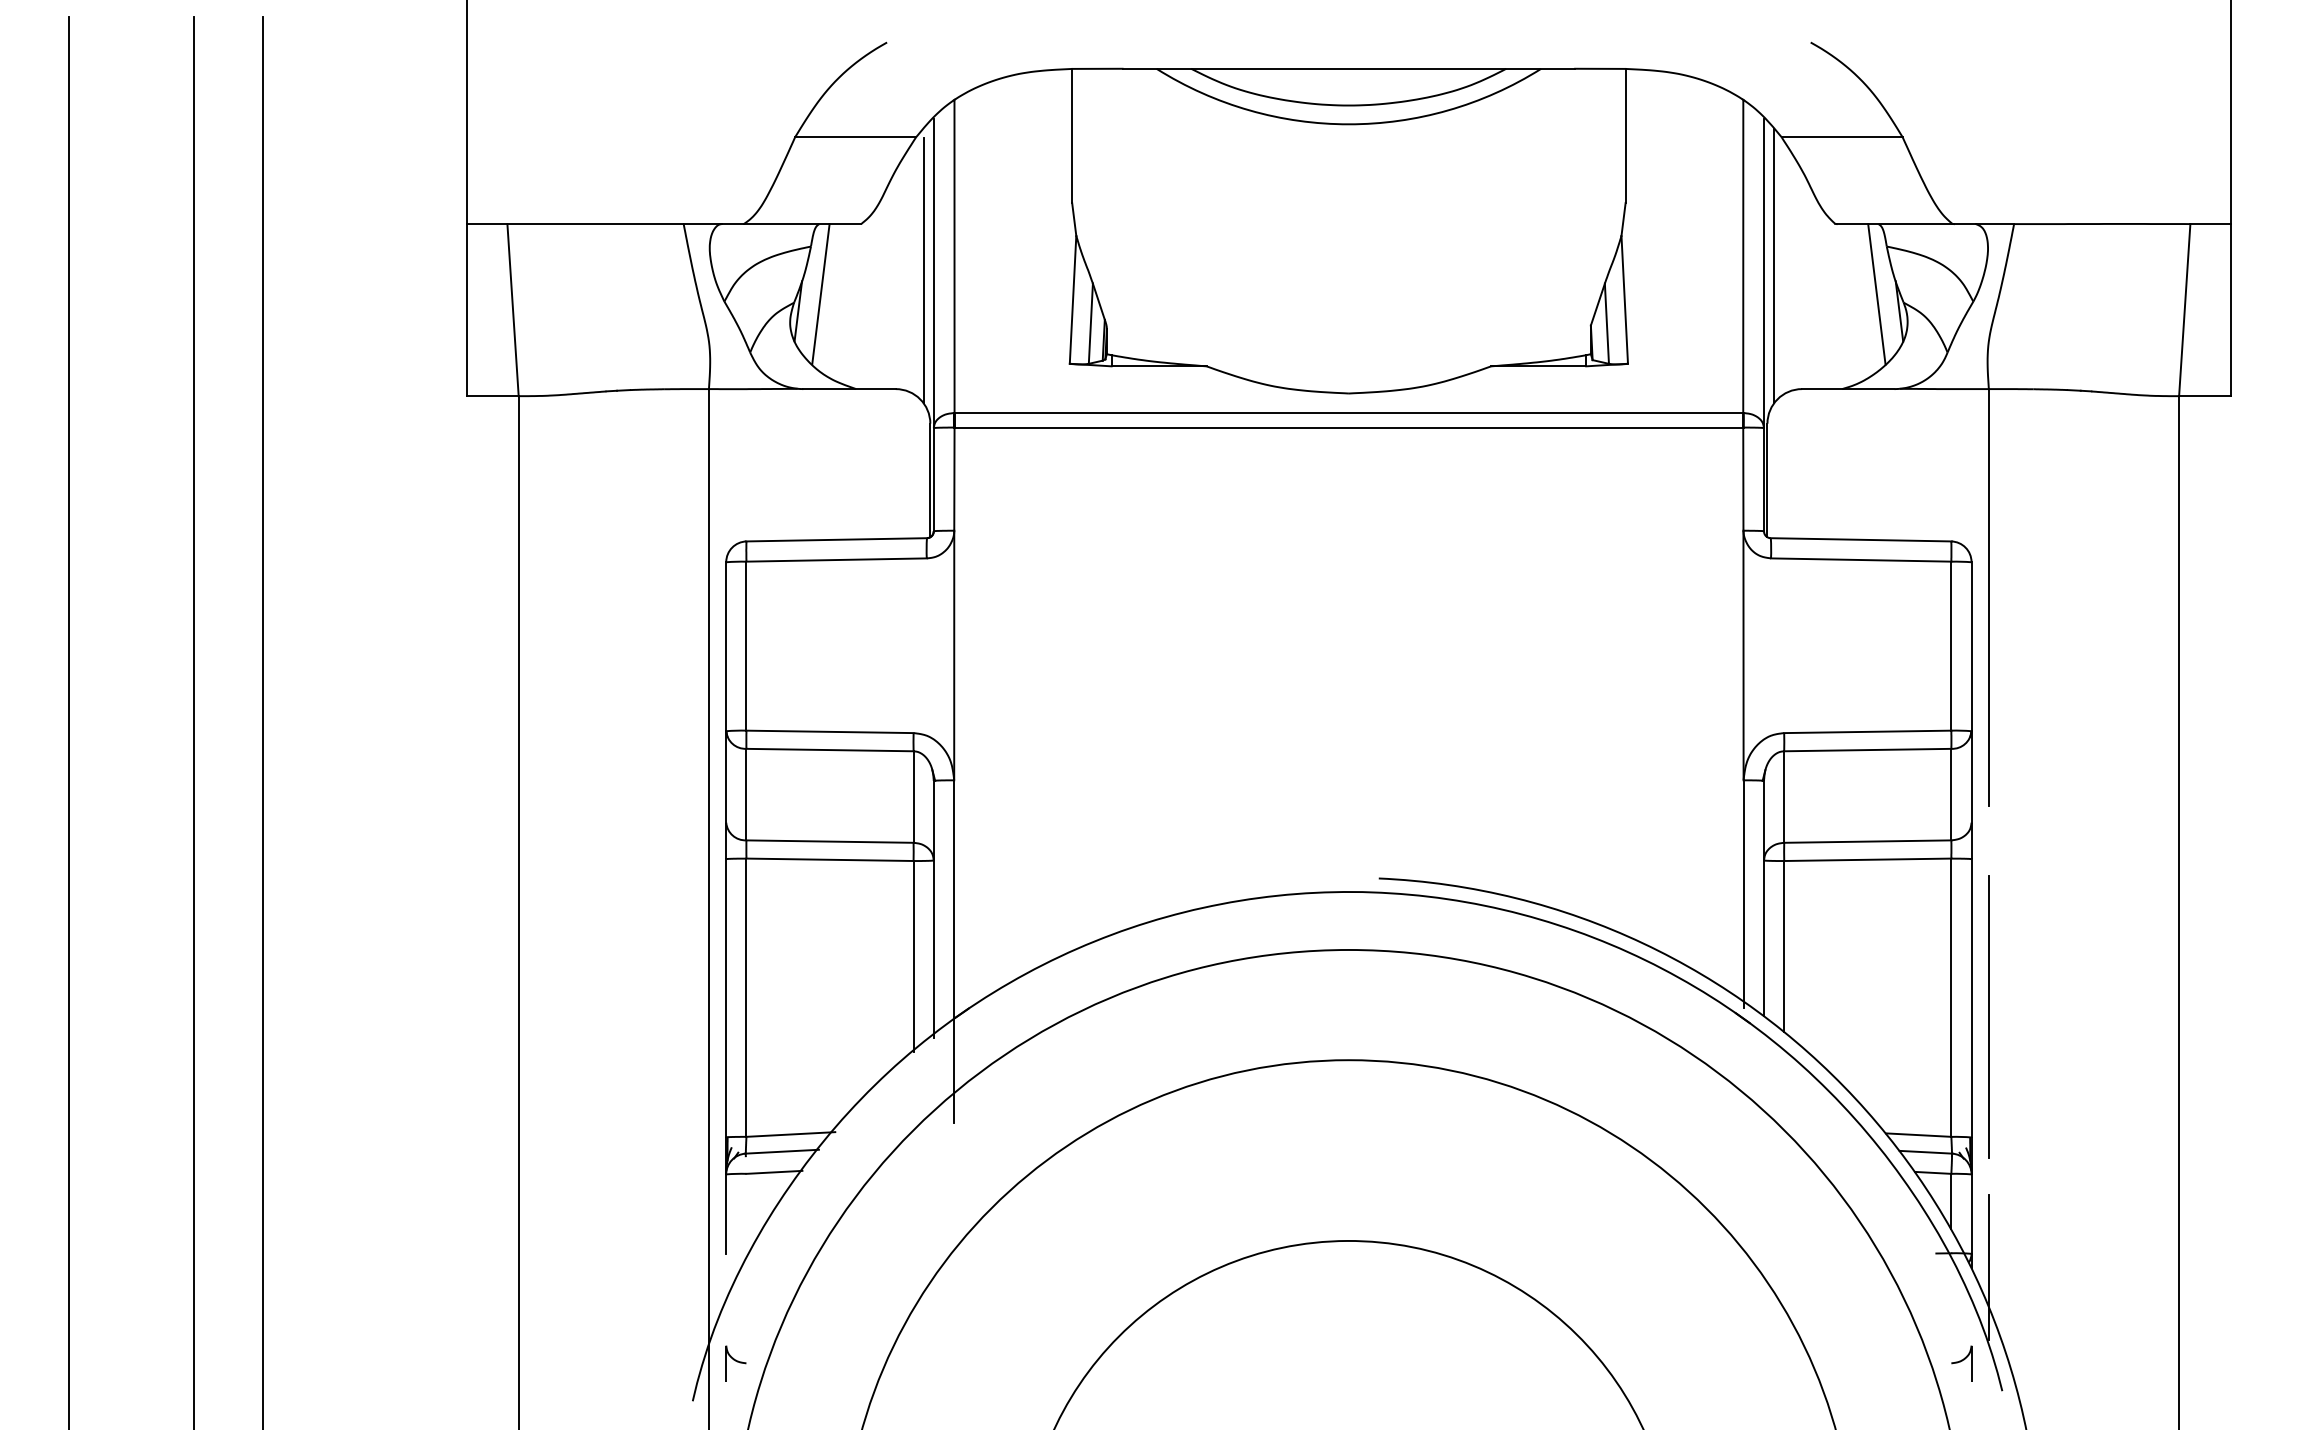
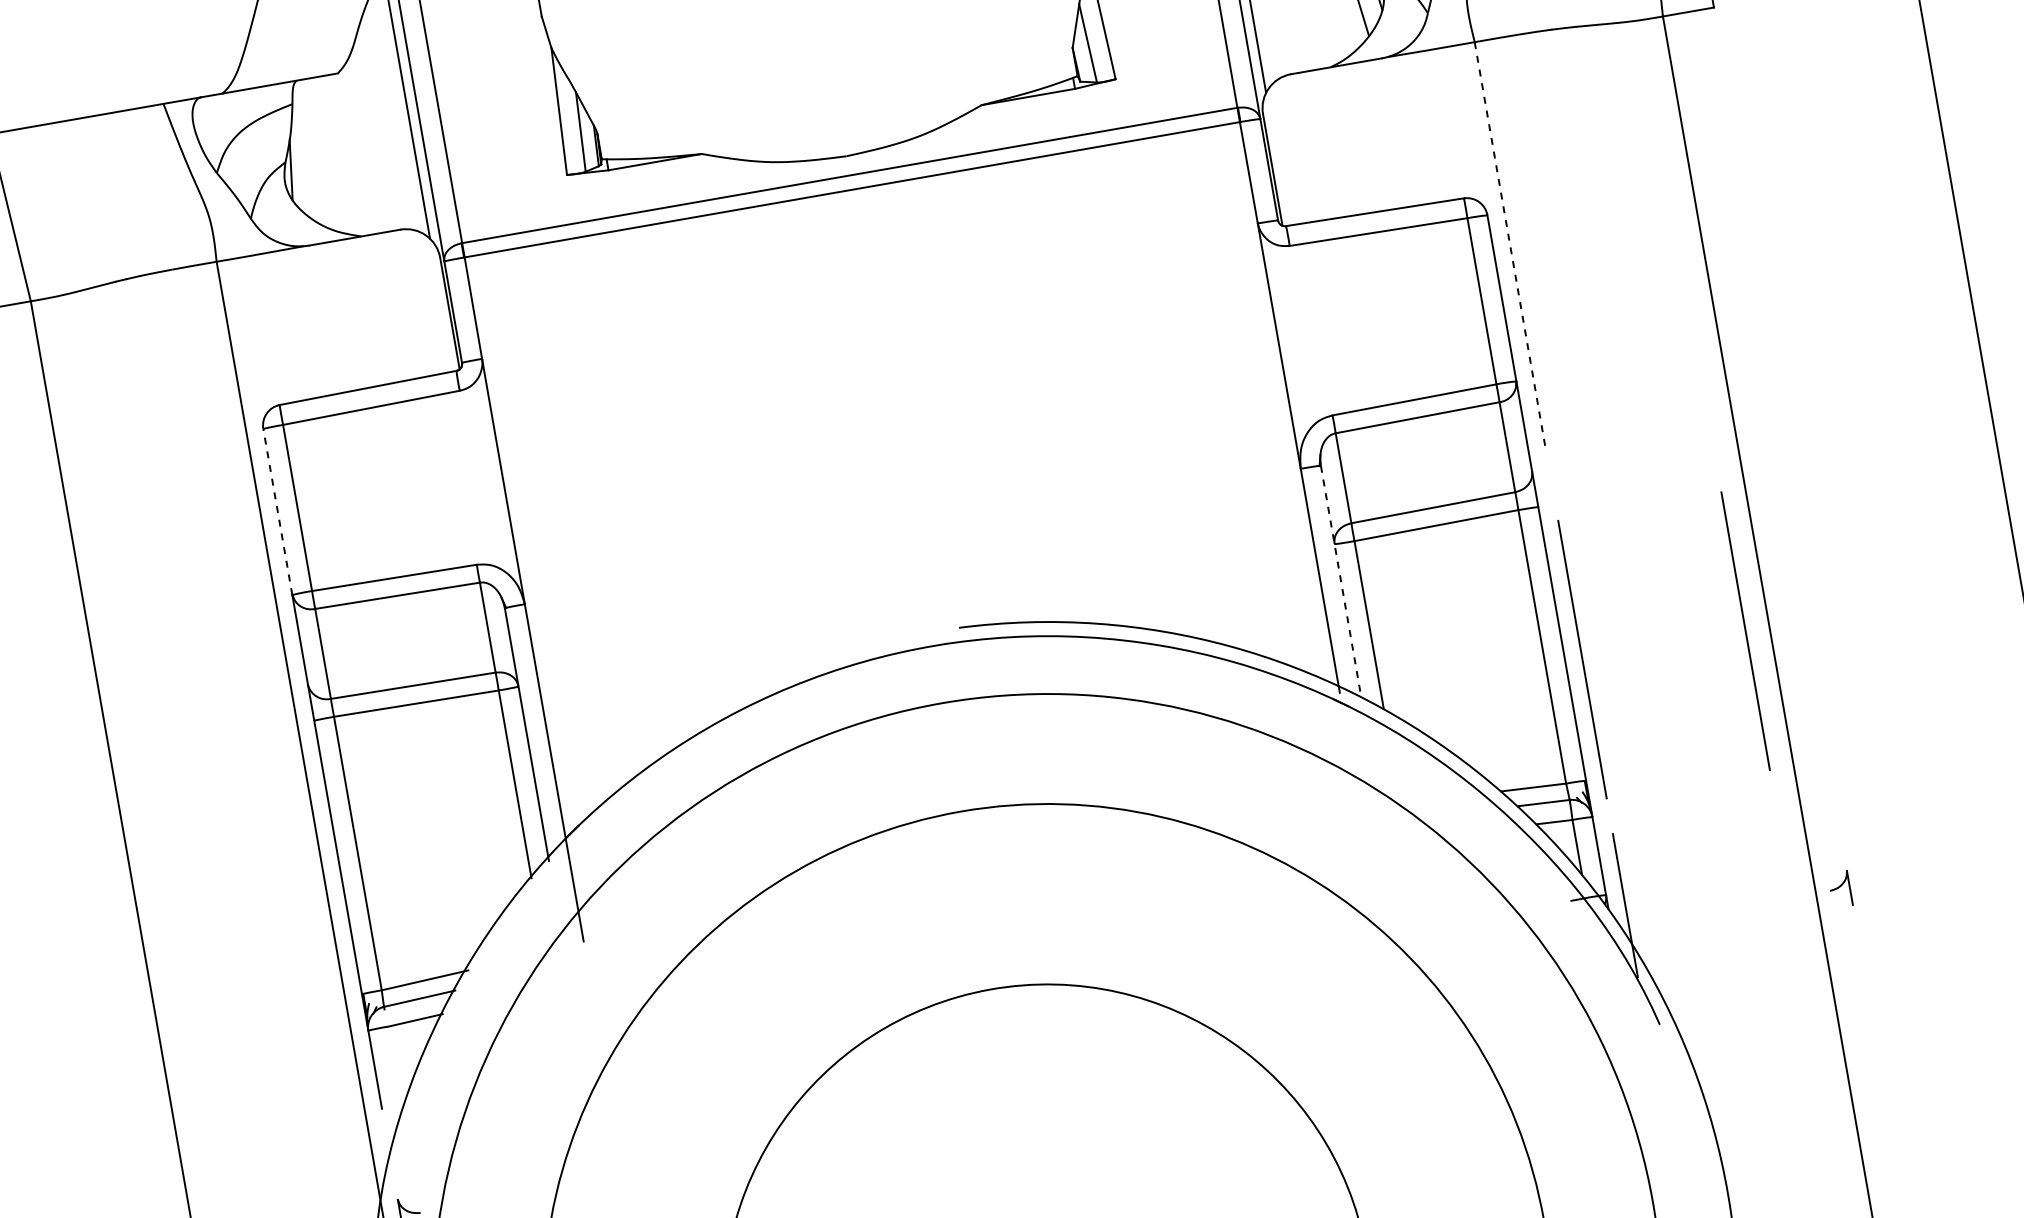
line: (820, 293) -> (309, 148), removed
line: (1988, 597) -> (1510, 247), solid -> dashed
line: (726, 646) -> (278, 511), solid -> dashed
line: (1764, 898) -> (1341, 581), solid -> dashed
line: (2154, 1016) -> (1745, 630), added
part: (1961, 1363) -> (1839, 889), moved

